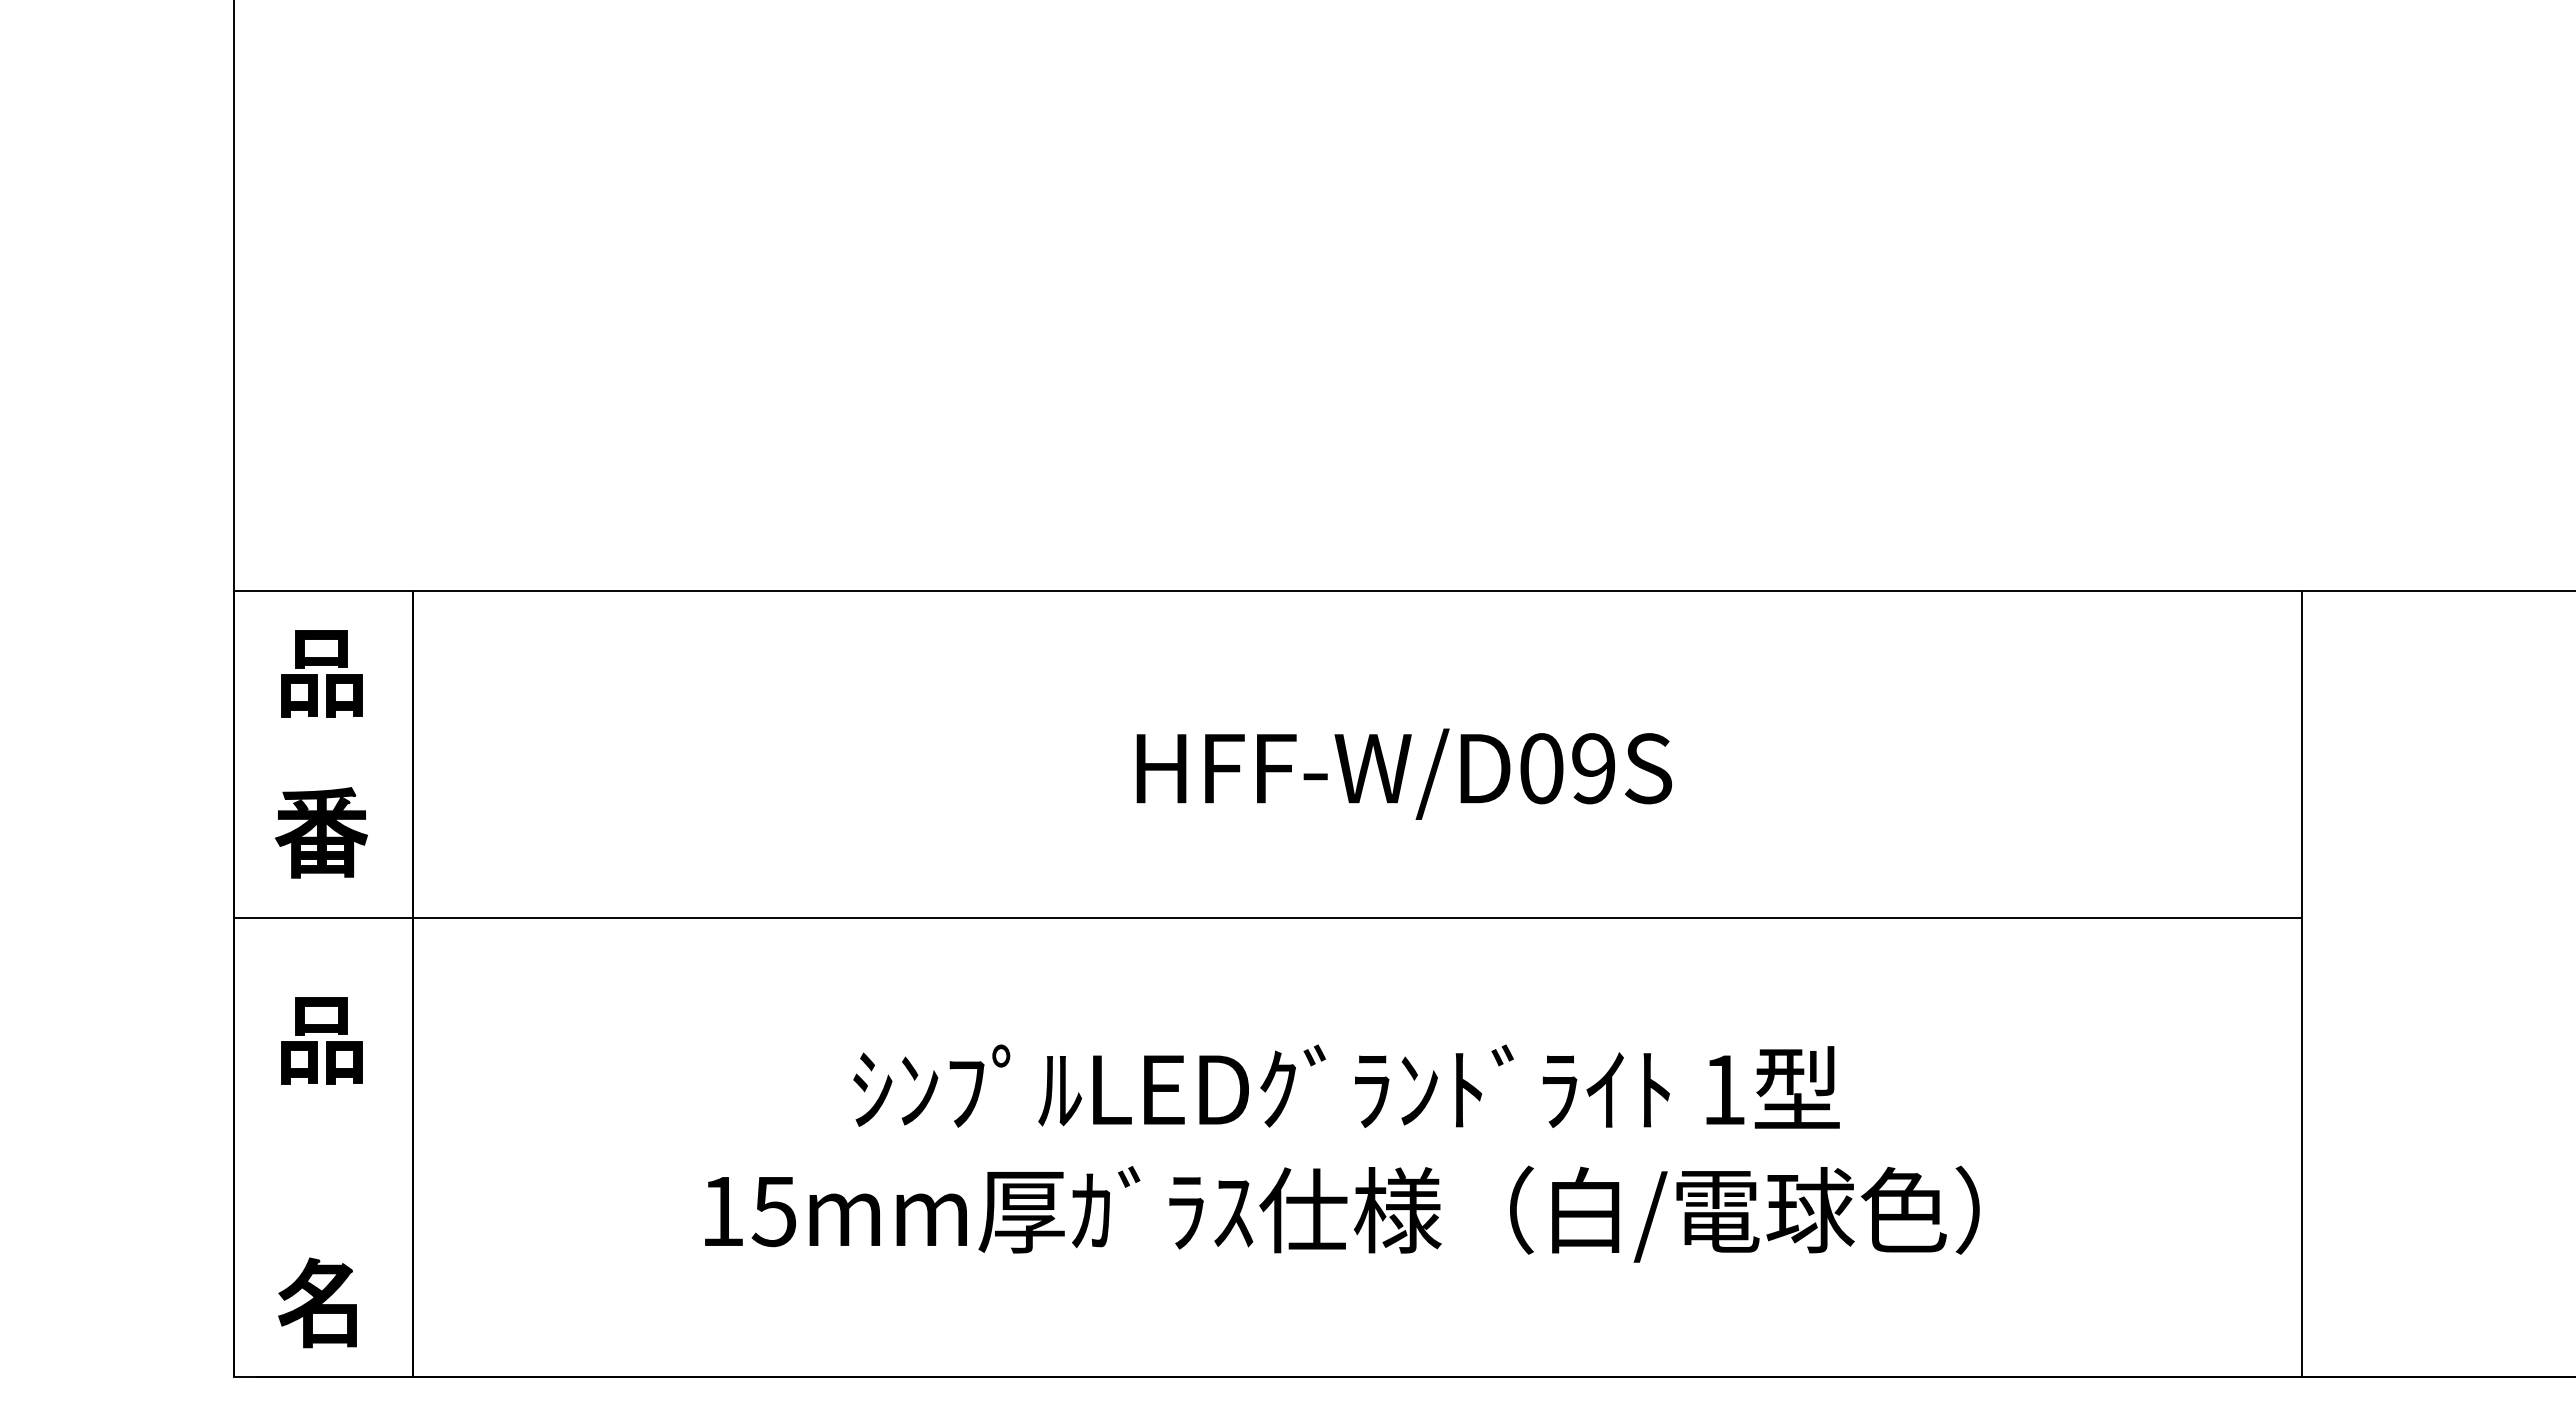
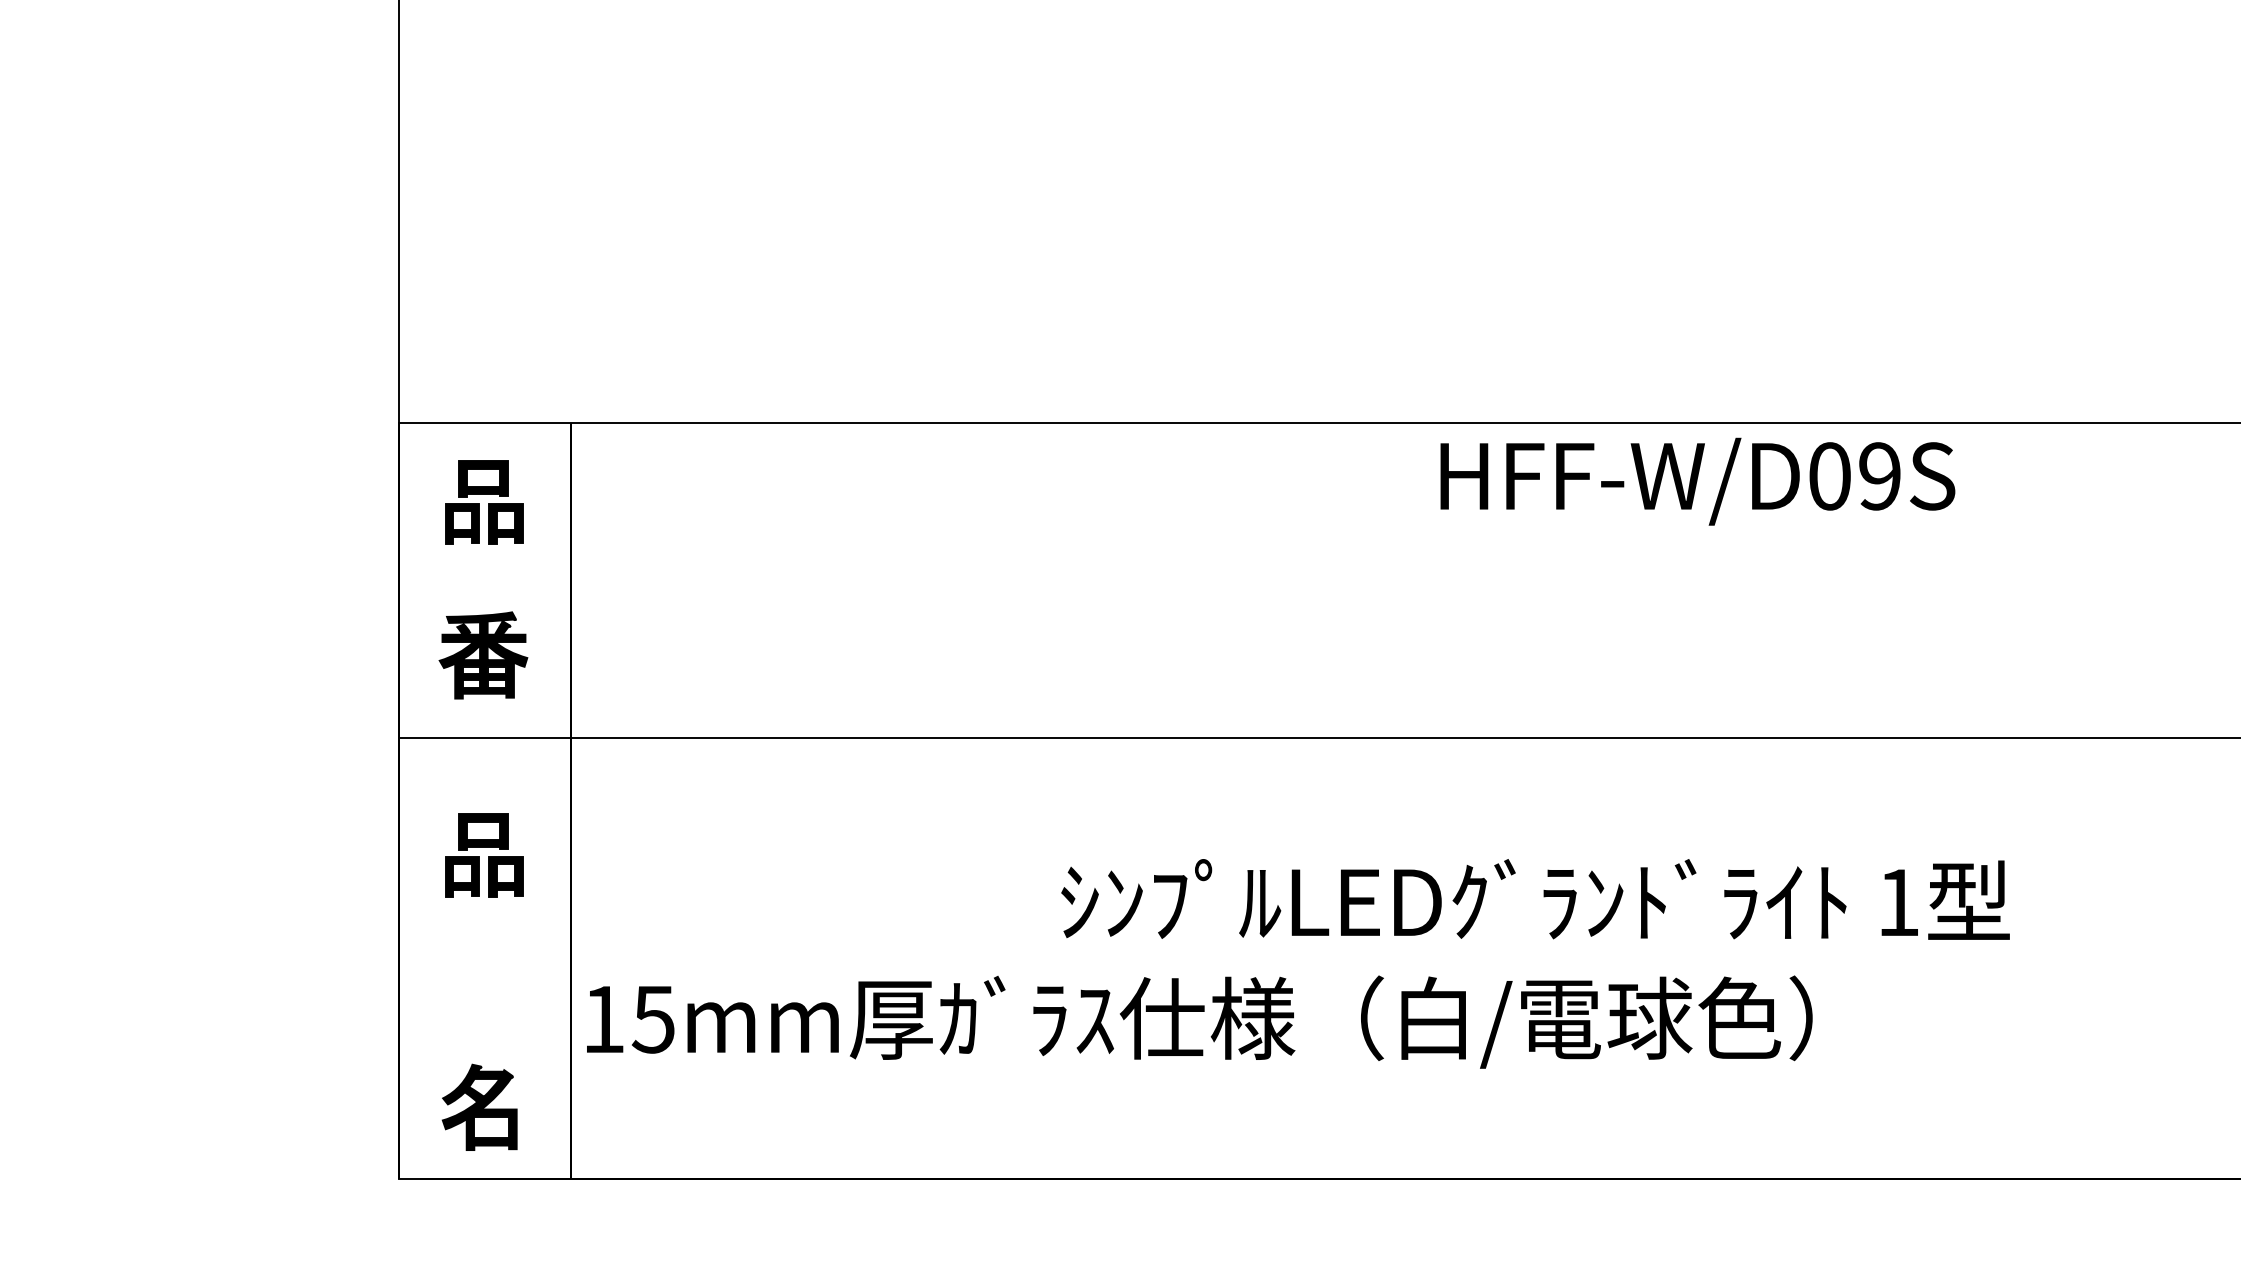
text: (1403, 773) -> (1697, 481), moved
text: (1346, 1086) -> (1535, 899), moved
text: (1342, 1213) -> (1199, 1021), moved

